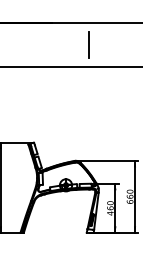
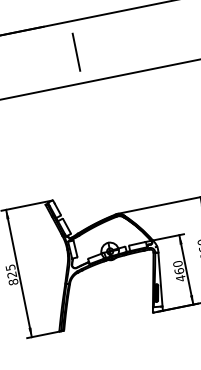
line: (88, 44) -> (74, 51), moved

